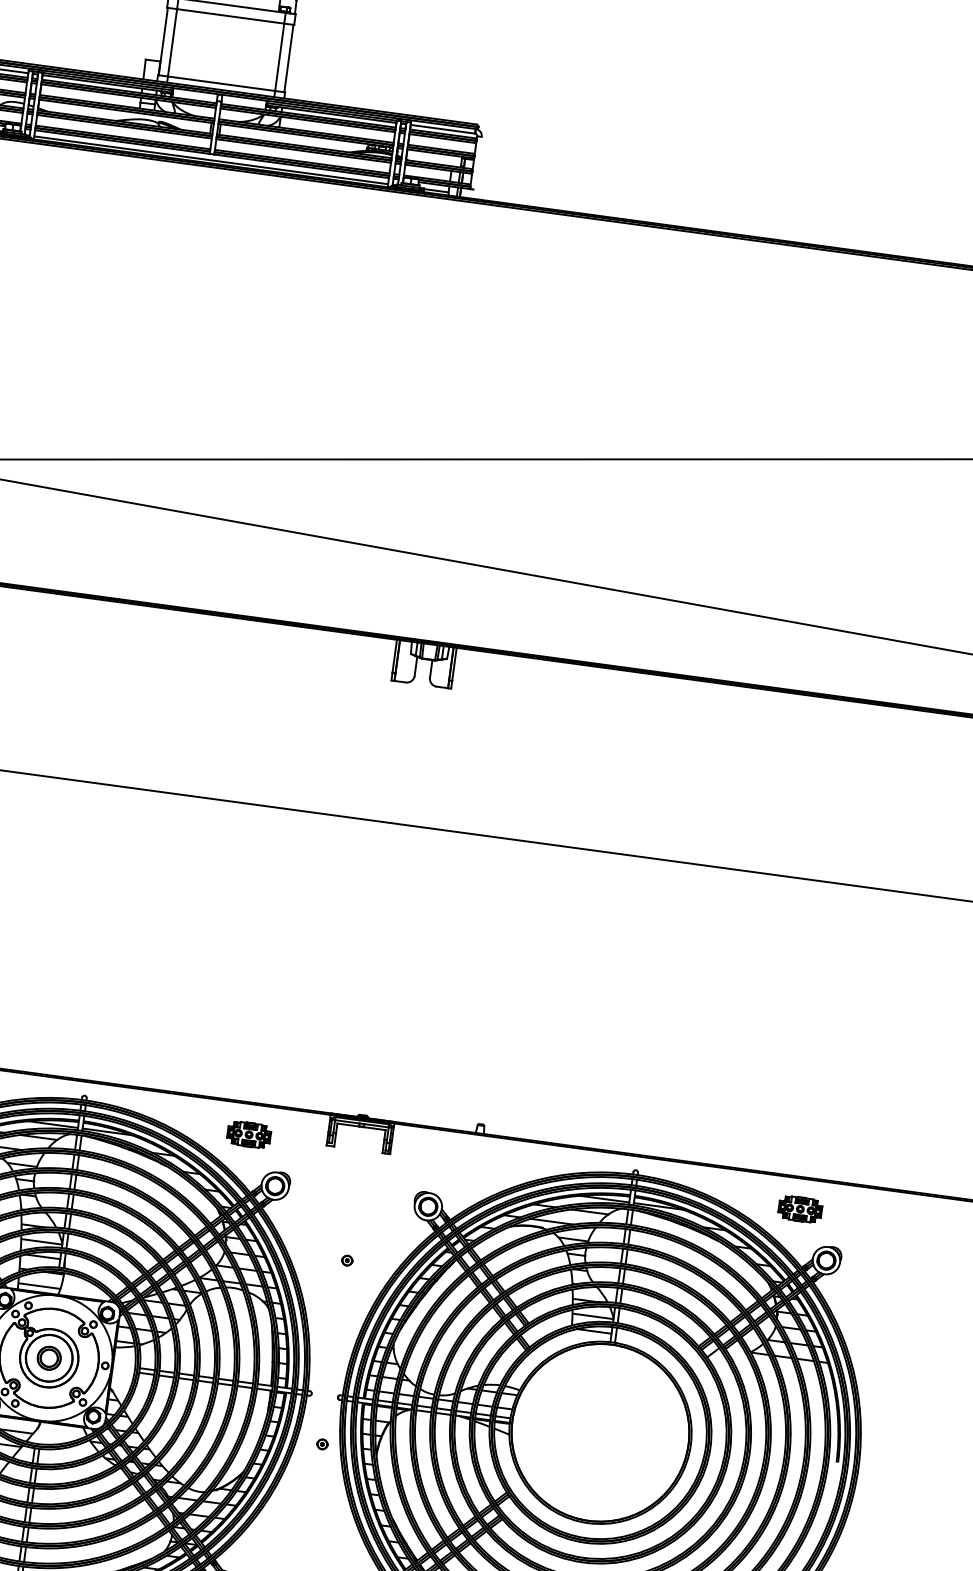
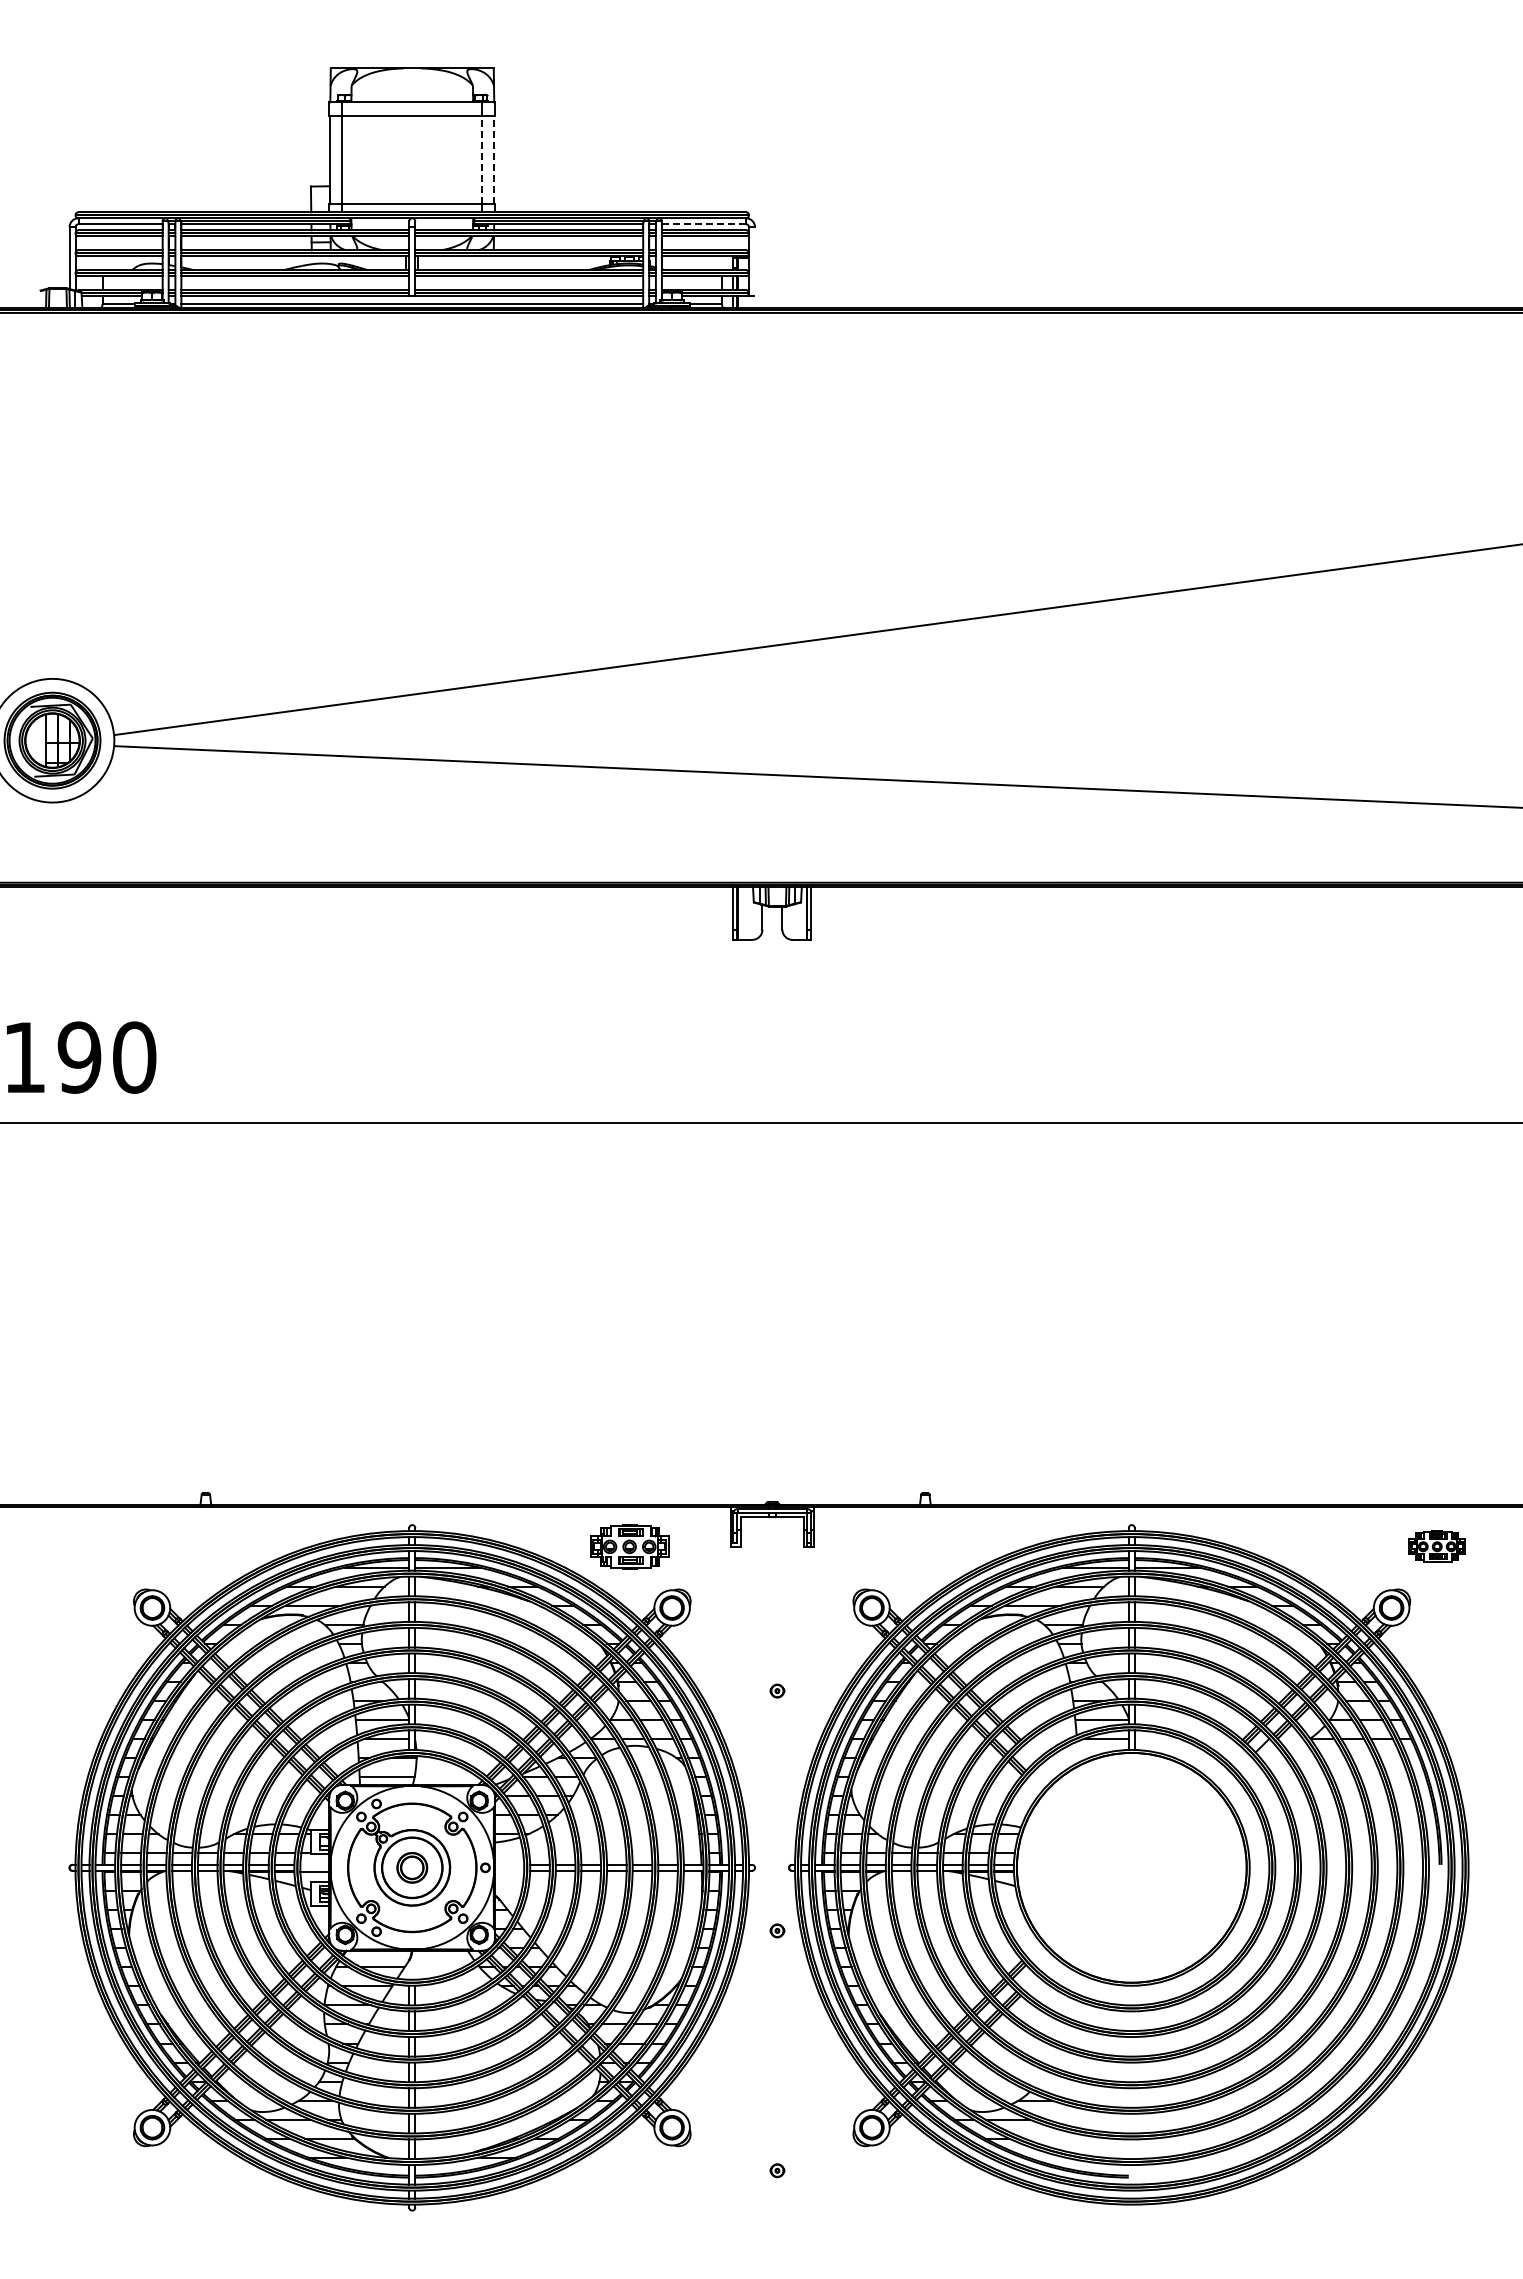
line: (279, 57) -> (482, 160), solid -> dashed
line: (289, 58) -> (494, 160), solid -> dashed
line: (443, 129) -> (704, 224), solid -> dashed
part: (248, 1134) -> (629, 1546), size x1.4
part: (799, 1209) -> (1436, 1546), moved

